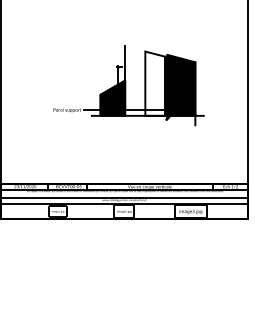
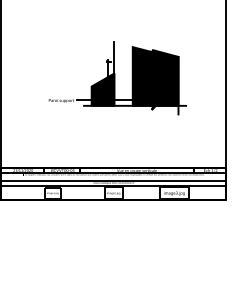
fill: (155, 83) -> (142, 76), added

